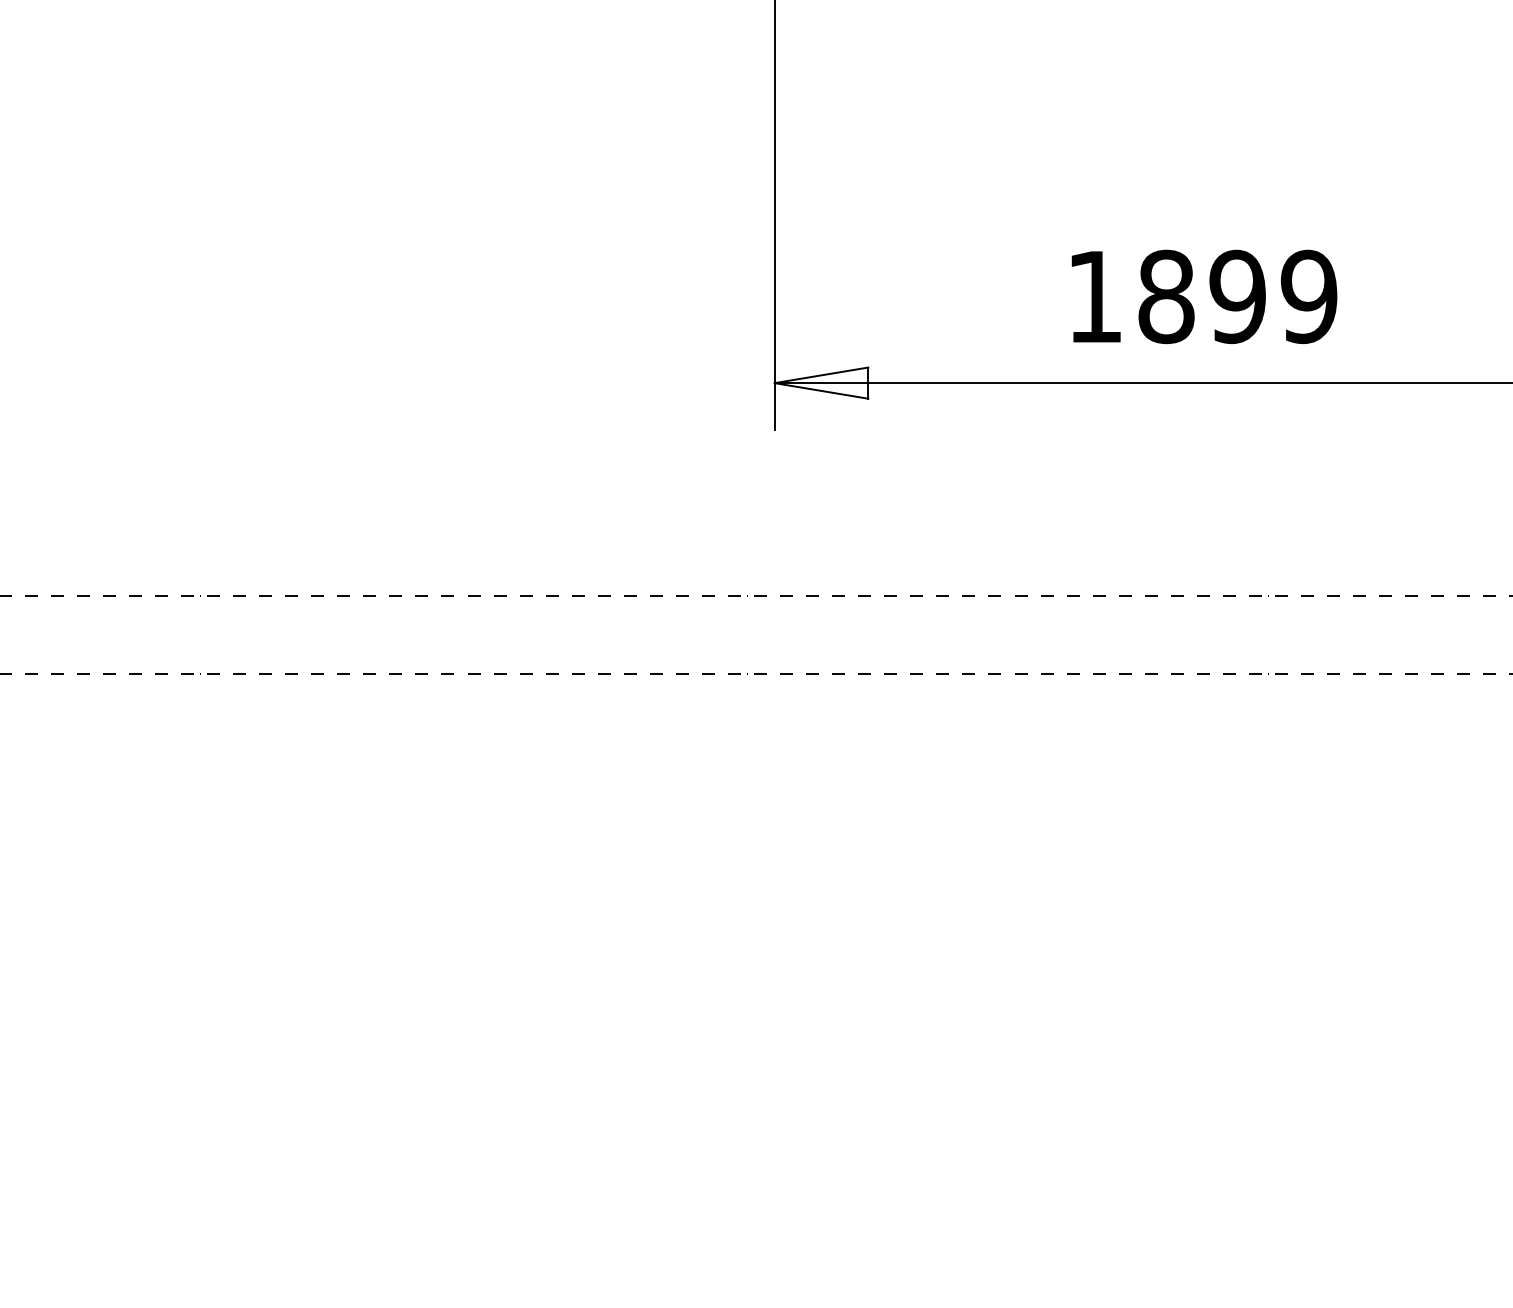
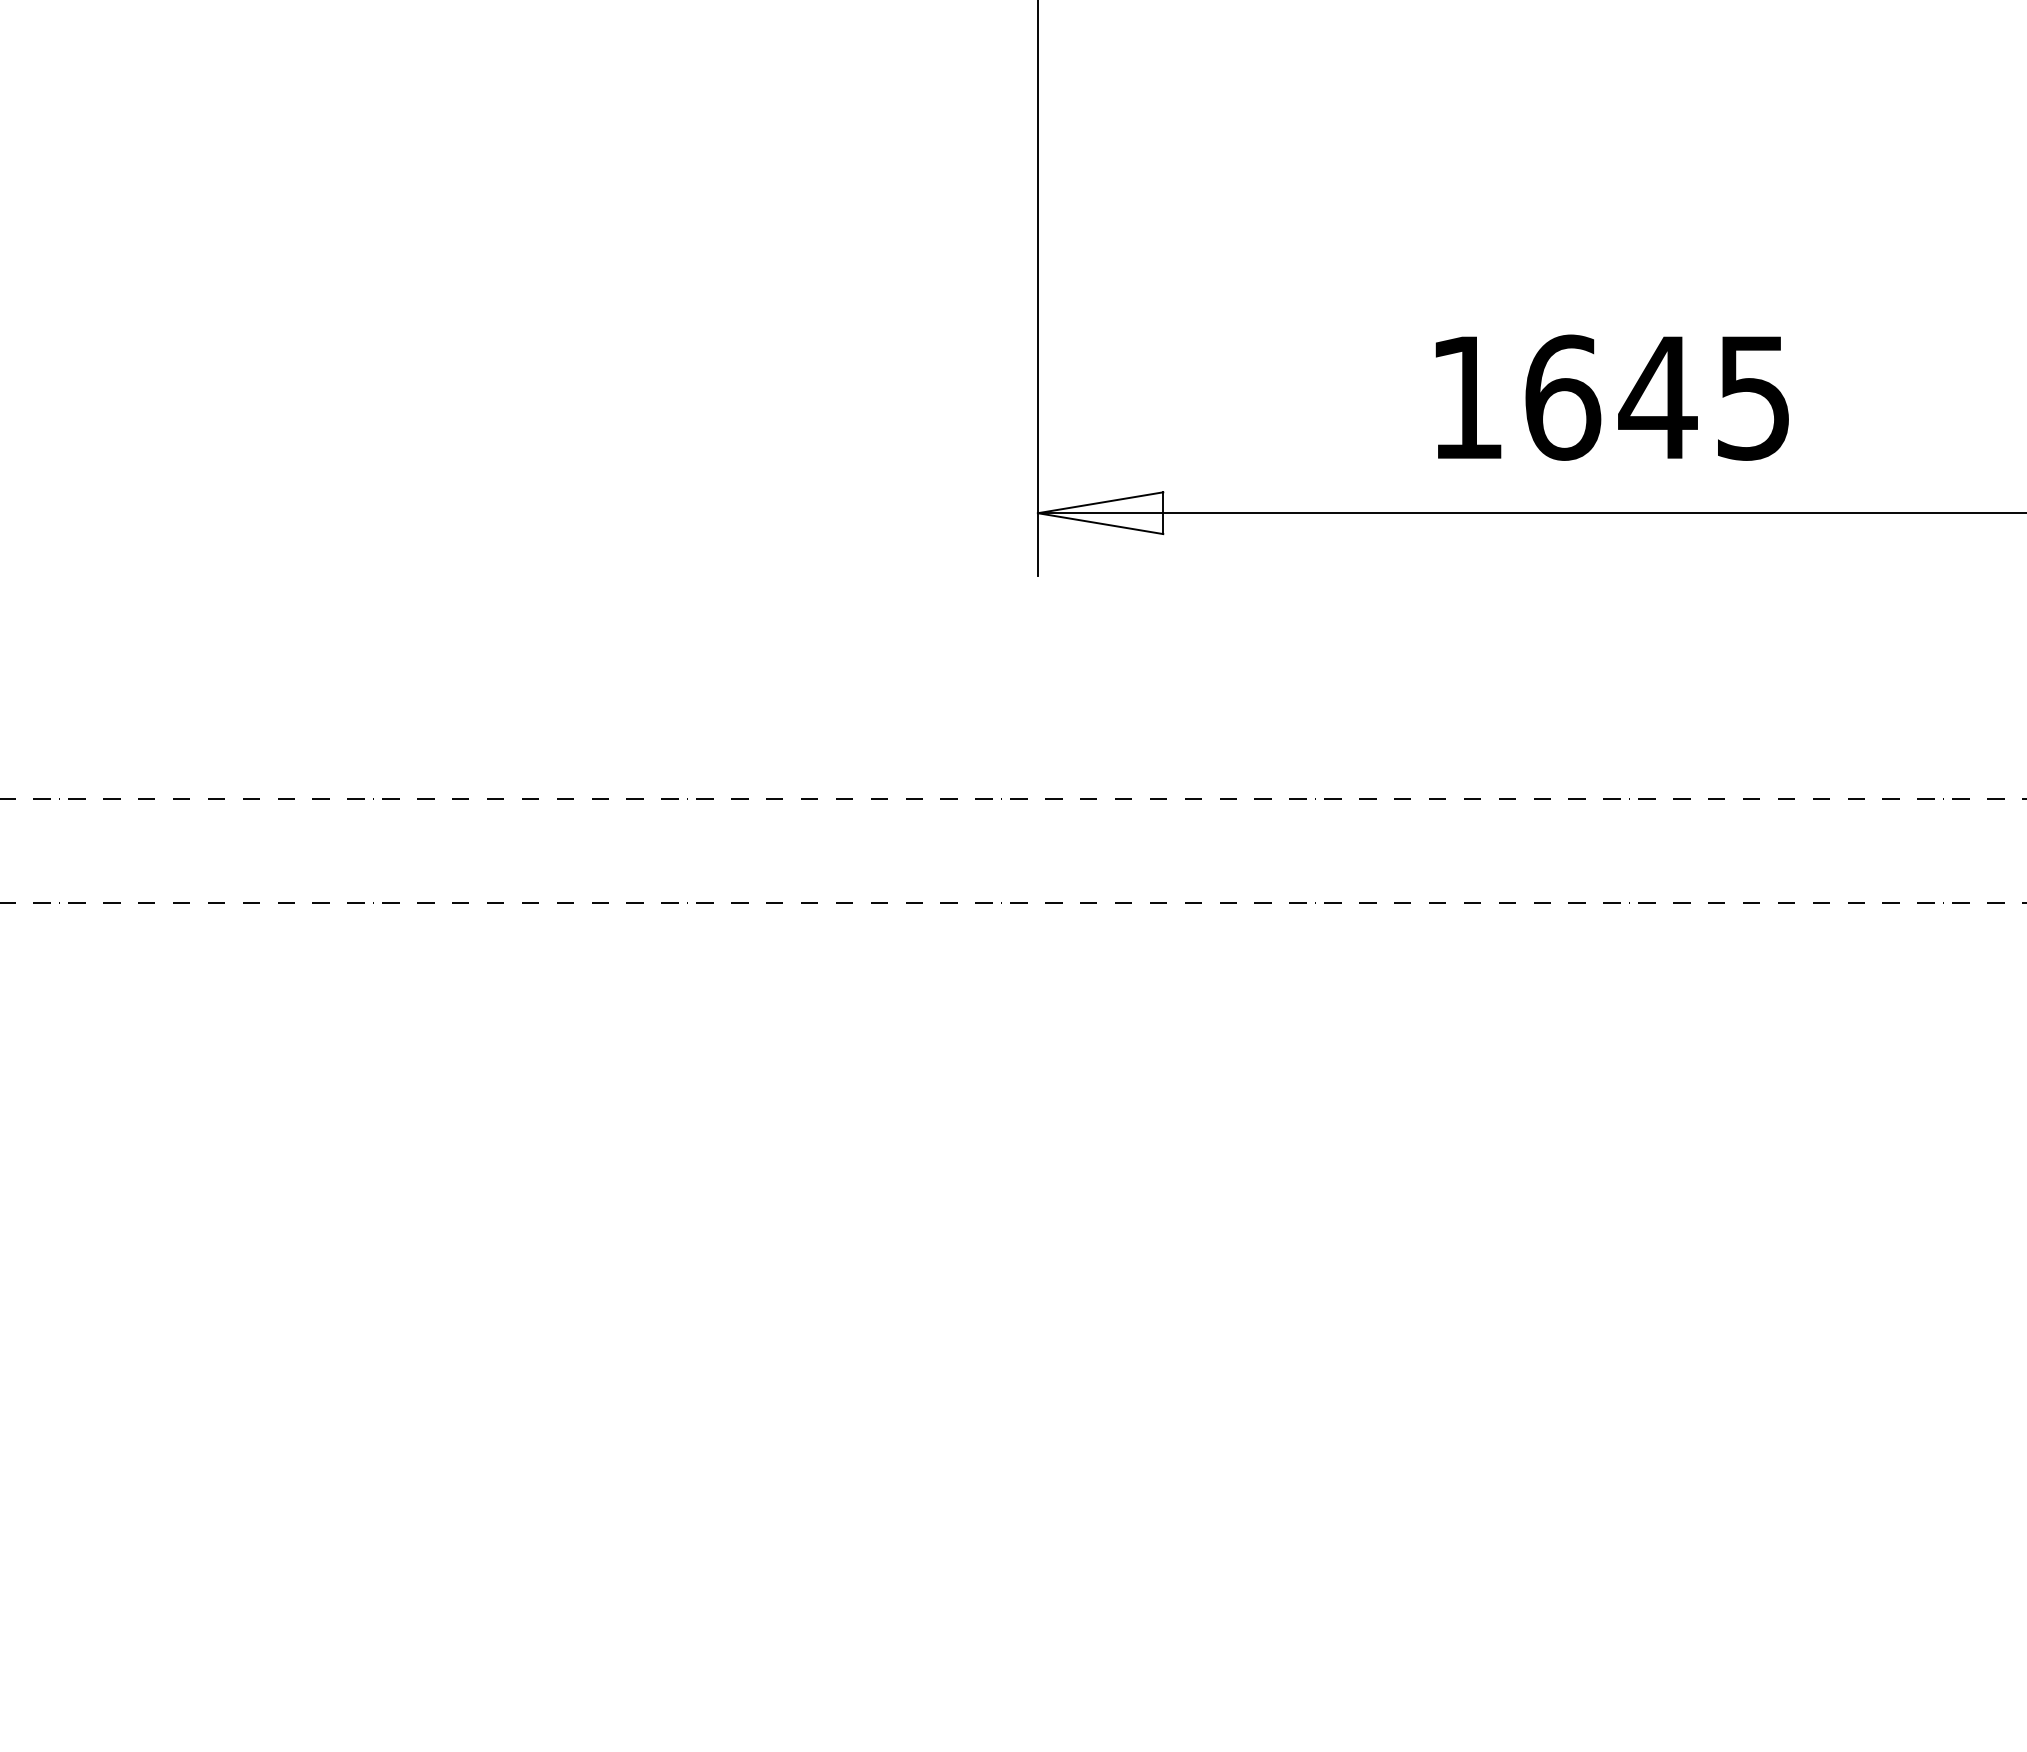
text: (1238, 296) -> (1658, 397), 1899 -> 1645

